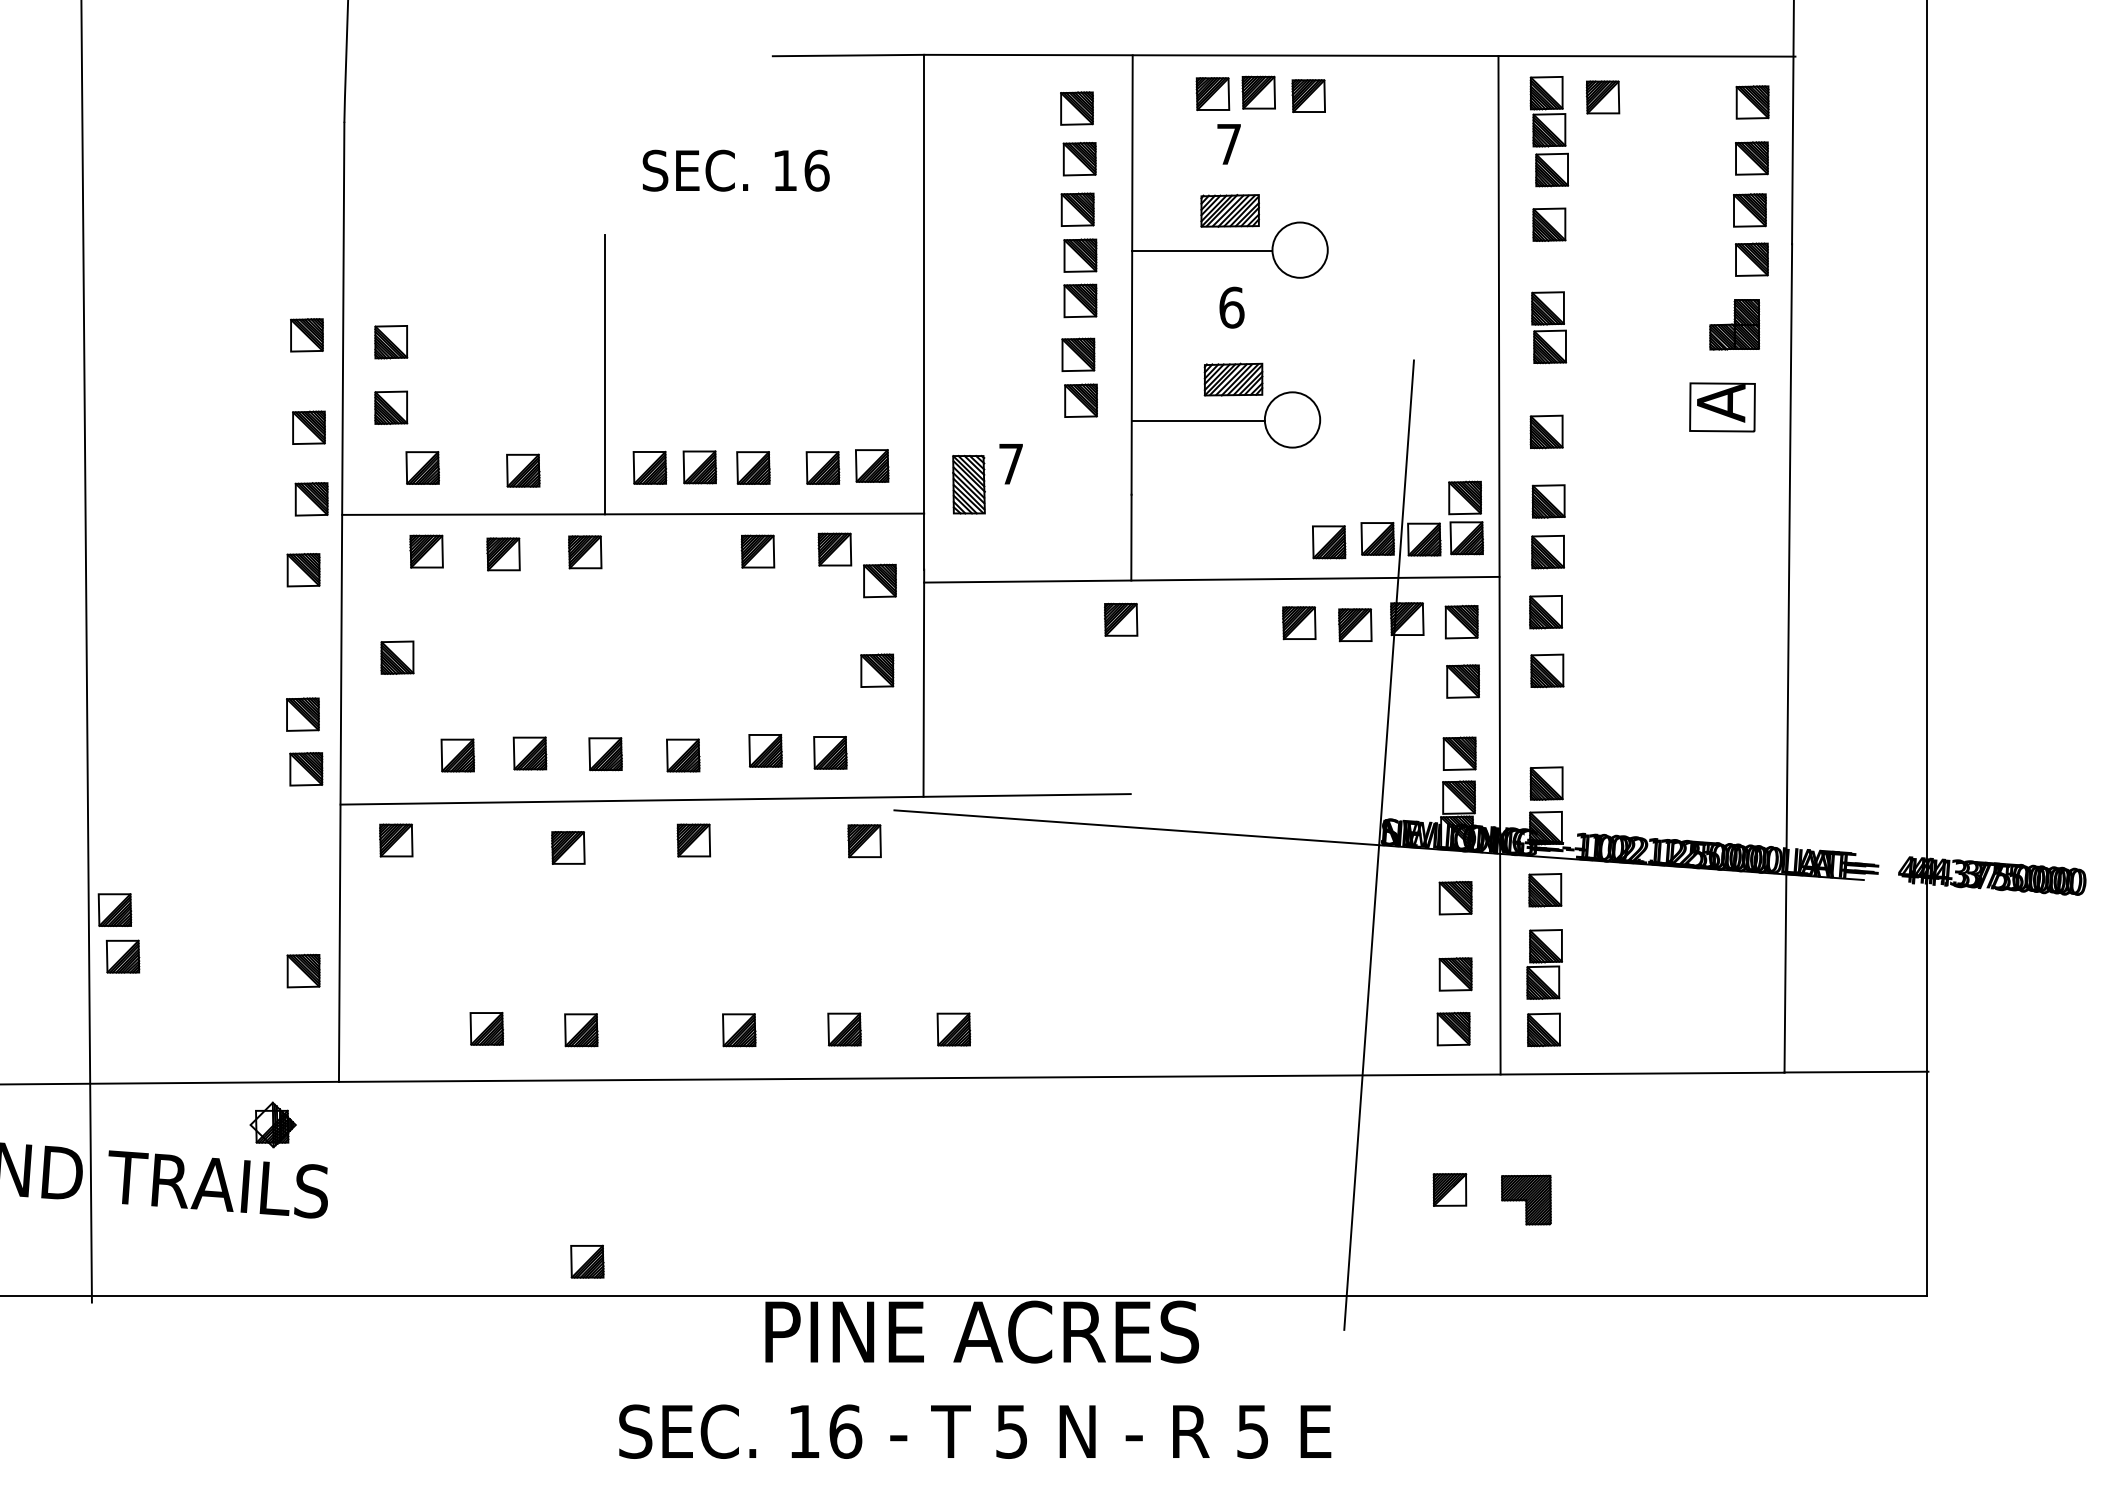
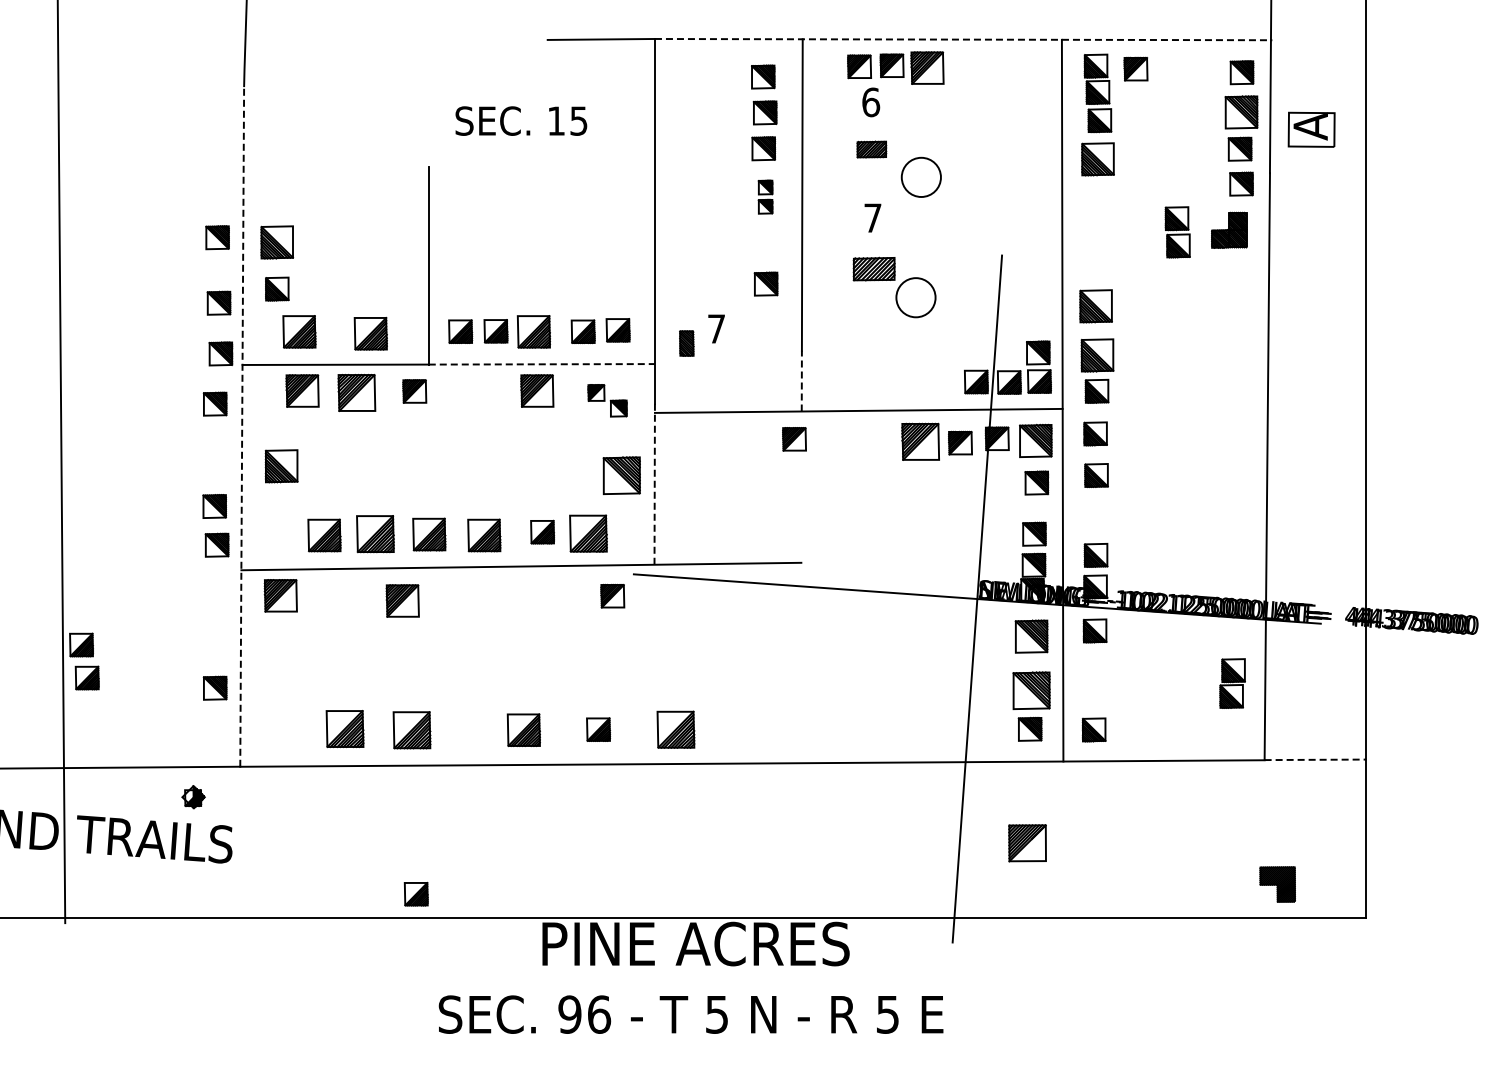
line: (1359, 55) -> (963, 39), solid -> dashed
part: (1308, 96) -> (927, 68), size x1.4
text: (1229, 144) -> (871, 102), 7 -> 6
part: (1751, 158) -> (1241, 112), size x1.4
text: (816, 169) -> (578, 120), 16 -> 15
part: (1229, 210) -> (871, 149), size x0.7
part: (1548, 224) -> (1097, 159), size x1.4
line: (1201, 250) -> (851, 177), removed
part: (1080, 277) -> (765, 196), size x0.6
text: (1231, 306) -> (872, 217), 6 -> 7
part: (1548, 327) -> (1177, 232), moved
part: (391, 342) -> (277, 242), size x1.4
part: (1077, 354) -> (763, 251), removed
part: (1722, 406) -> (1311, 129), moved
line: (1198, 421) -> (849, 298), removed
part: (1545, 430) -> (1095, 305), size x1.4
part: (422, 467) -> (299, 331), size x1.4
part: (752, 467) -> (533, 331), size x1.4
part: (522, 470) -> (370, 333), size x1.4
part: (968, 484) -> (686, 343), size x0.6
part: (1548, 501) -> (1097, 355), size x1.4
line: (765, 514) -> (542, 364), solid -> dashed
line: (1130, 536) -> (801, 380), solid -> dashed
part: (1328, 542) -> (941, 384), removed
part: (425, 550) -> (301, 390), size x1.4
part: (757, 550) -> (536, 390), size x1.4
part: (502, 553) -> (356, 392), size x1.6
part: (857, 565) -> (607, 400), size x0.7
line: (342, 601) -> (242, 426), solid -> dashed
part: (1461, 621) -> (1035, 440), size x1.4
part: (1298, 622) -> (920, 441), size x1.6
part: (397, 656) -> (281, 465), size x1.4
part: (876, 669) -> (621, 474), size x1.6
line: (923, 683) -> (654, 484), solid -> dashed
part: (529, 752) -> (375, 533), size x1.6
part: (830, 752) -> (588, 533), size x1.6
part: (604, 754) -> (428, 534), size x1.4
part: (457, 755) -> (324, 535), size x1.4
part: (682, 755) -> (483, 535), size x1.4
part: (395, 840) -> (280, 595), size x1.4
part: (693, 840) -> (491, 595), removed
part: (567, 847) -> (402, 600), size x1.4
part: (1455, 898) -> (1031, 636), size x1.4
part: (1544, 964) -> (1232, 683), moved
part: (1455, 974) -> (1031, 690), size x1.6
part: (486, 1029) -> (344, 729), size x1.6
part: (580, 1029) -> (411, 729), size x1.6
part: (738, 1029) -> (523, 729), size x1.4
part: (953, 1029) -> (675, 729), size x1.6
line: (1856, 1071) -> (1315, 759), solid -> dashed
part: (272, 1123) -> (193, 796), size x0.7
part: (1449, 1190) -> (1027, 843), size x1.6
part: (1526, 1200) -> (1277, 884), moved
text: (803, 1431) -> (569, 1014), 16 -> 96

